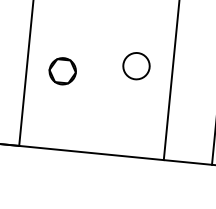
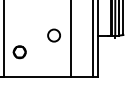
circle: (62, 71) -> (19, 52), moved

